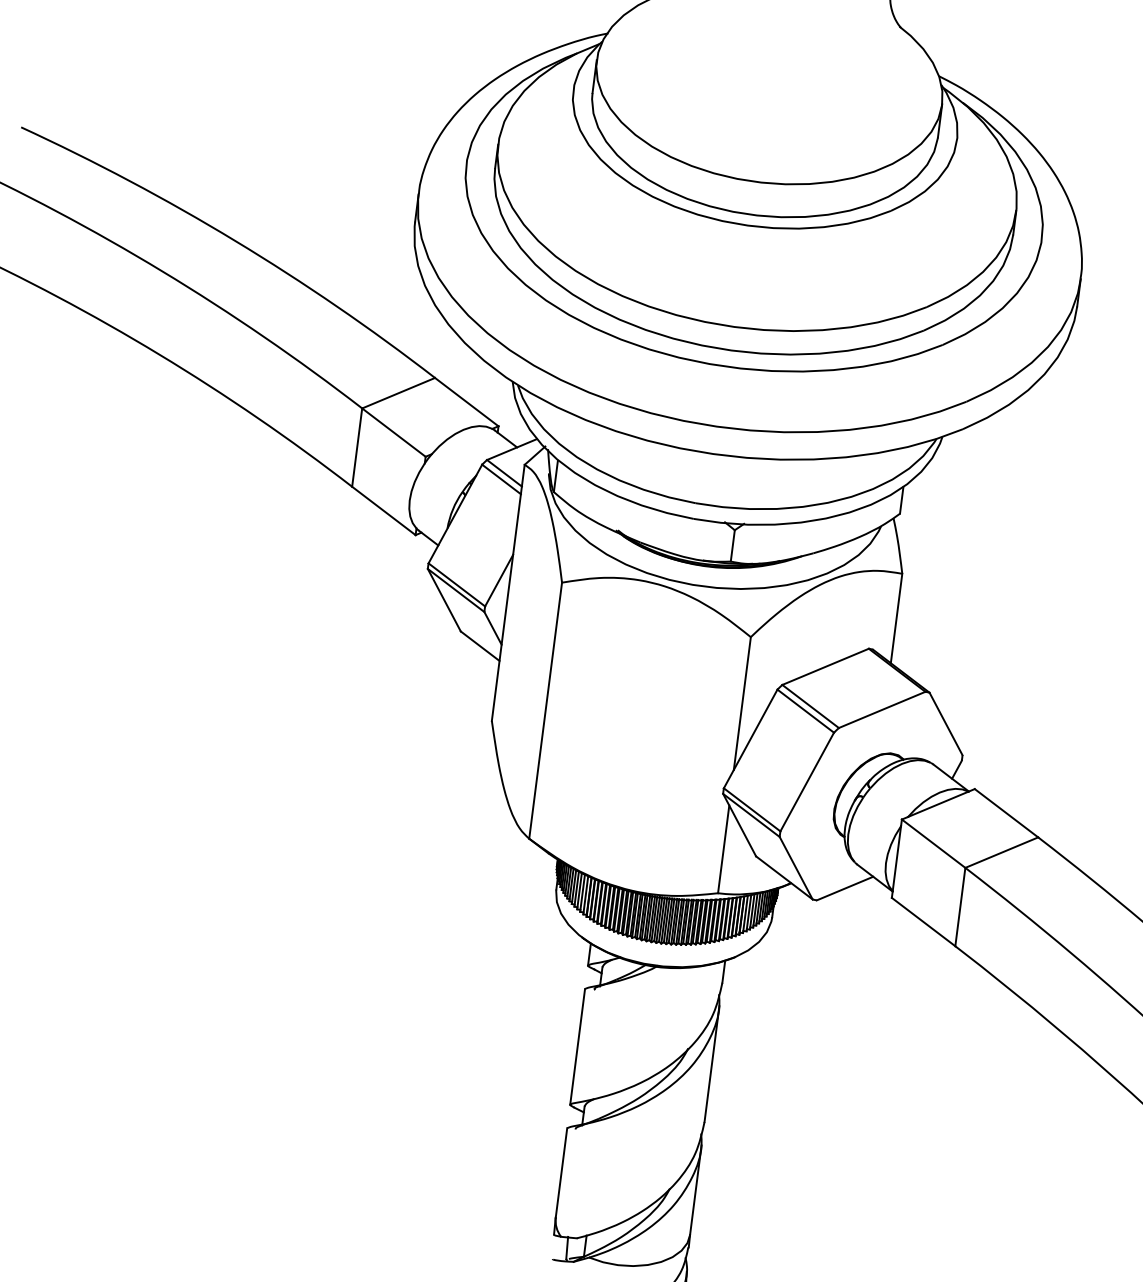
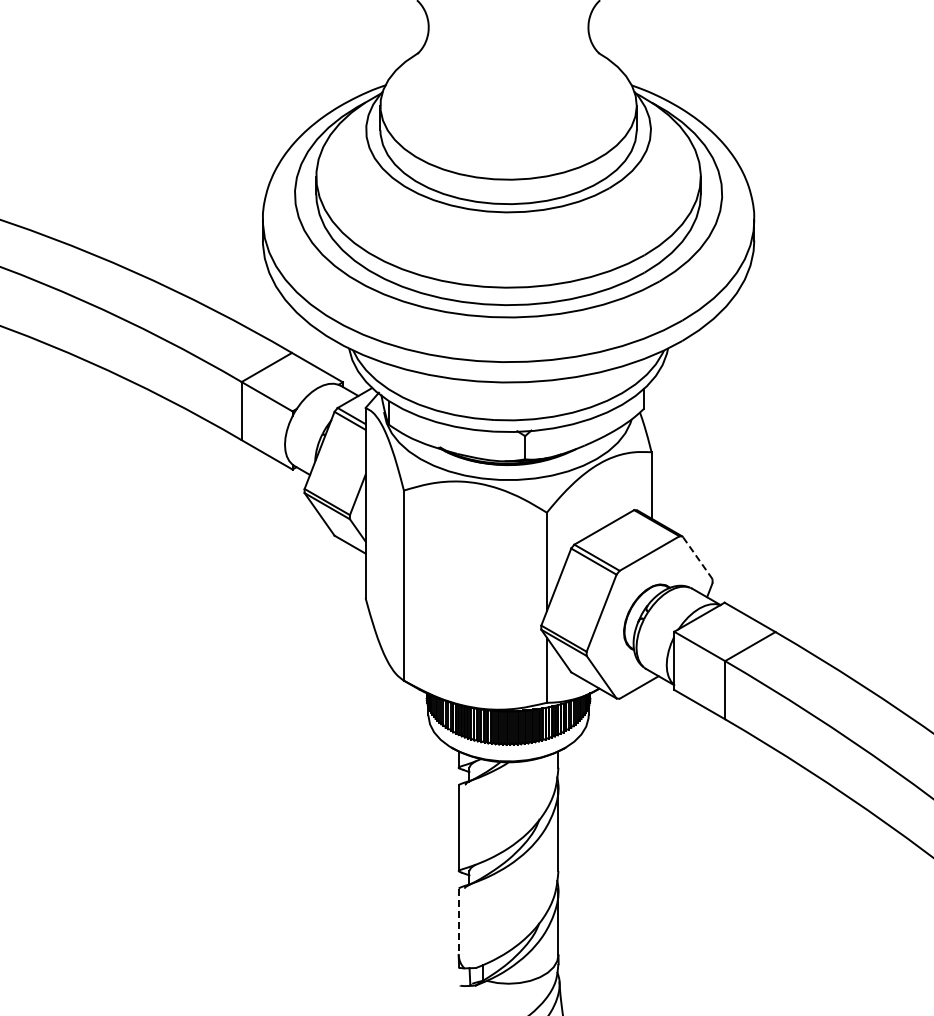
line: (946, 723) -> (697, 557), solid -> dashed
line: (561, 1173) -> (458, 922), solid -> dashed

